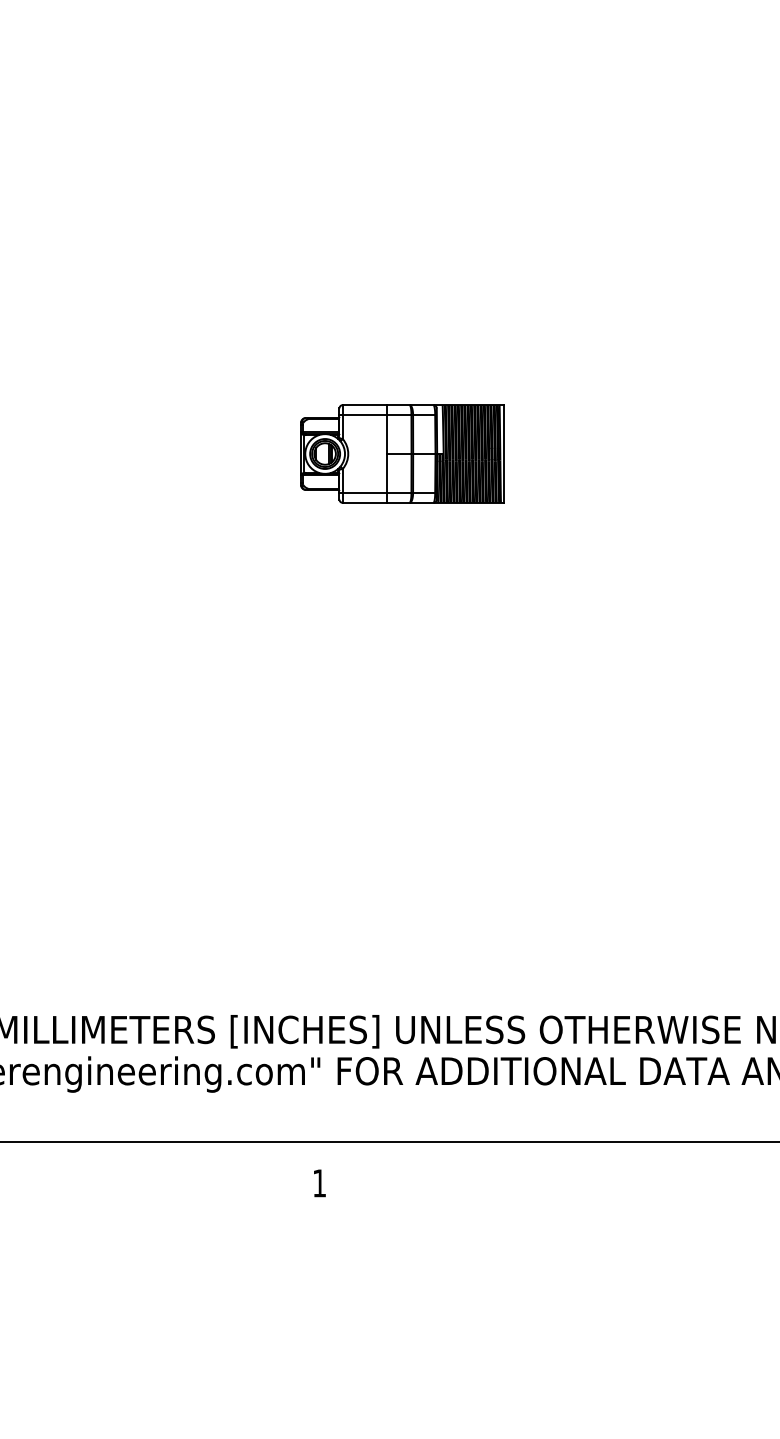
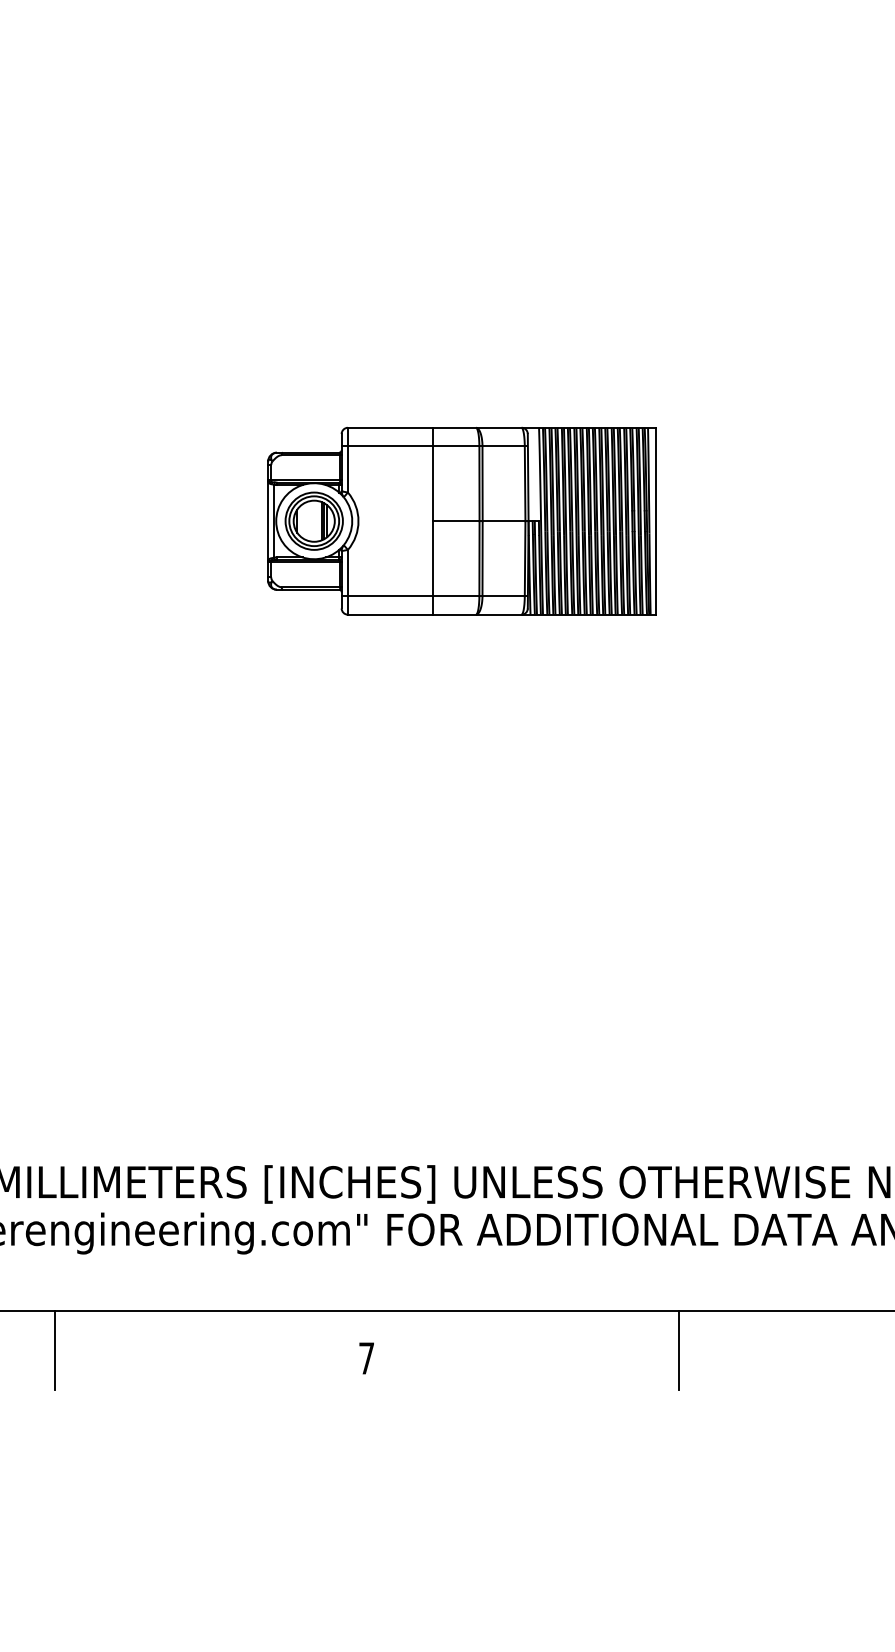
part: (401, 453) -> (460, 520), size x1.67
line: (48, 1176) -> (55, 1350), added
line: (591, 1176) -> (678, 1350), added
text: (319, 1183) -> (366, 1358), 1 -> 7

